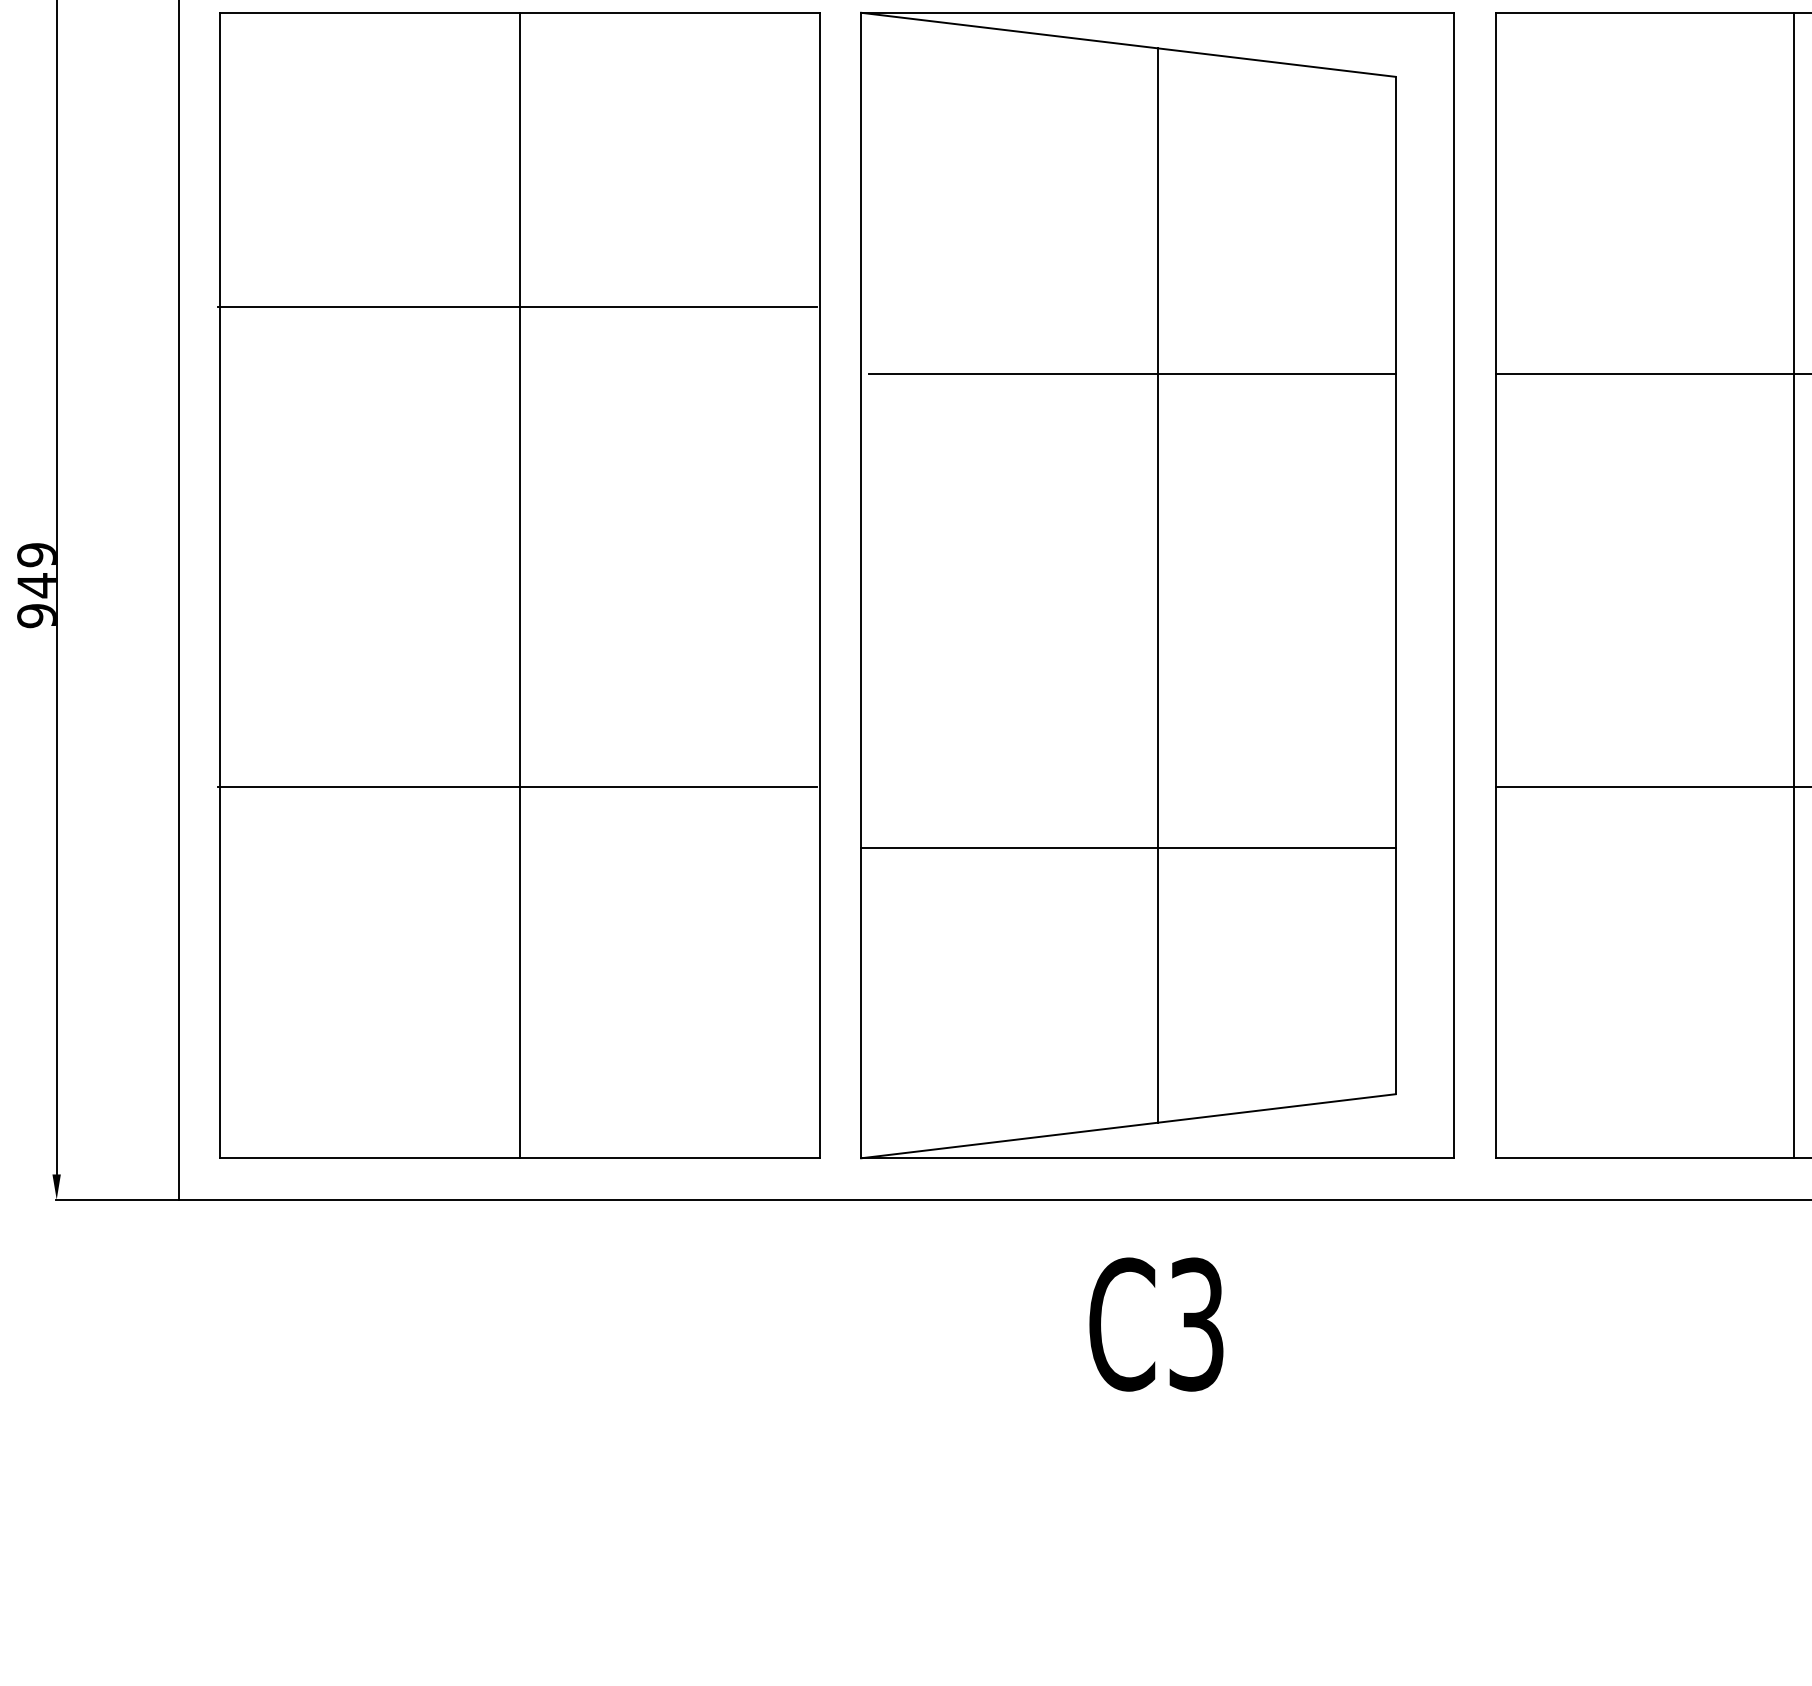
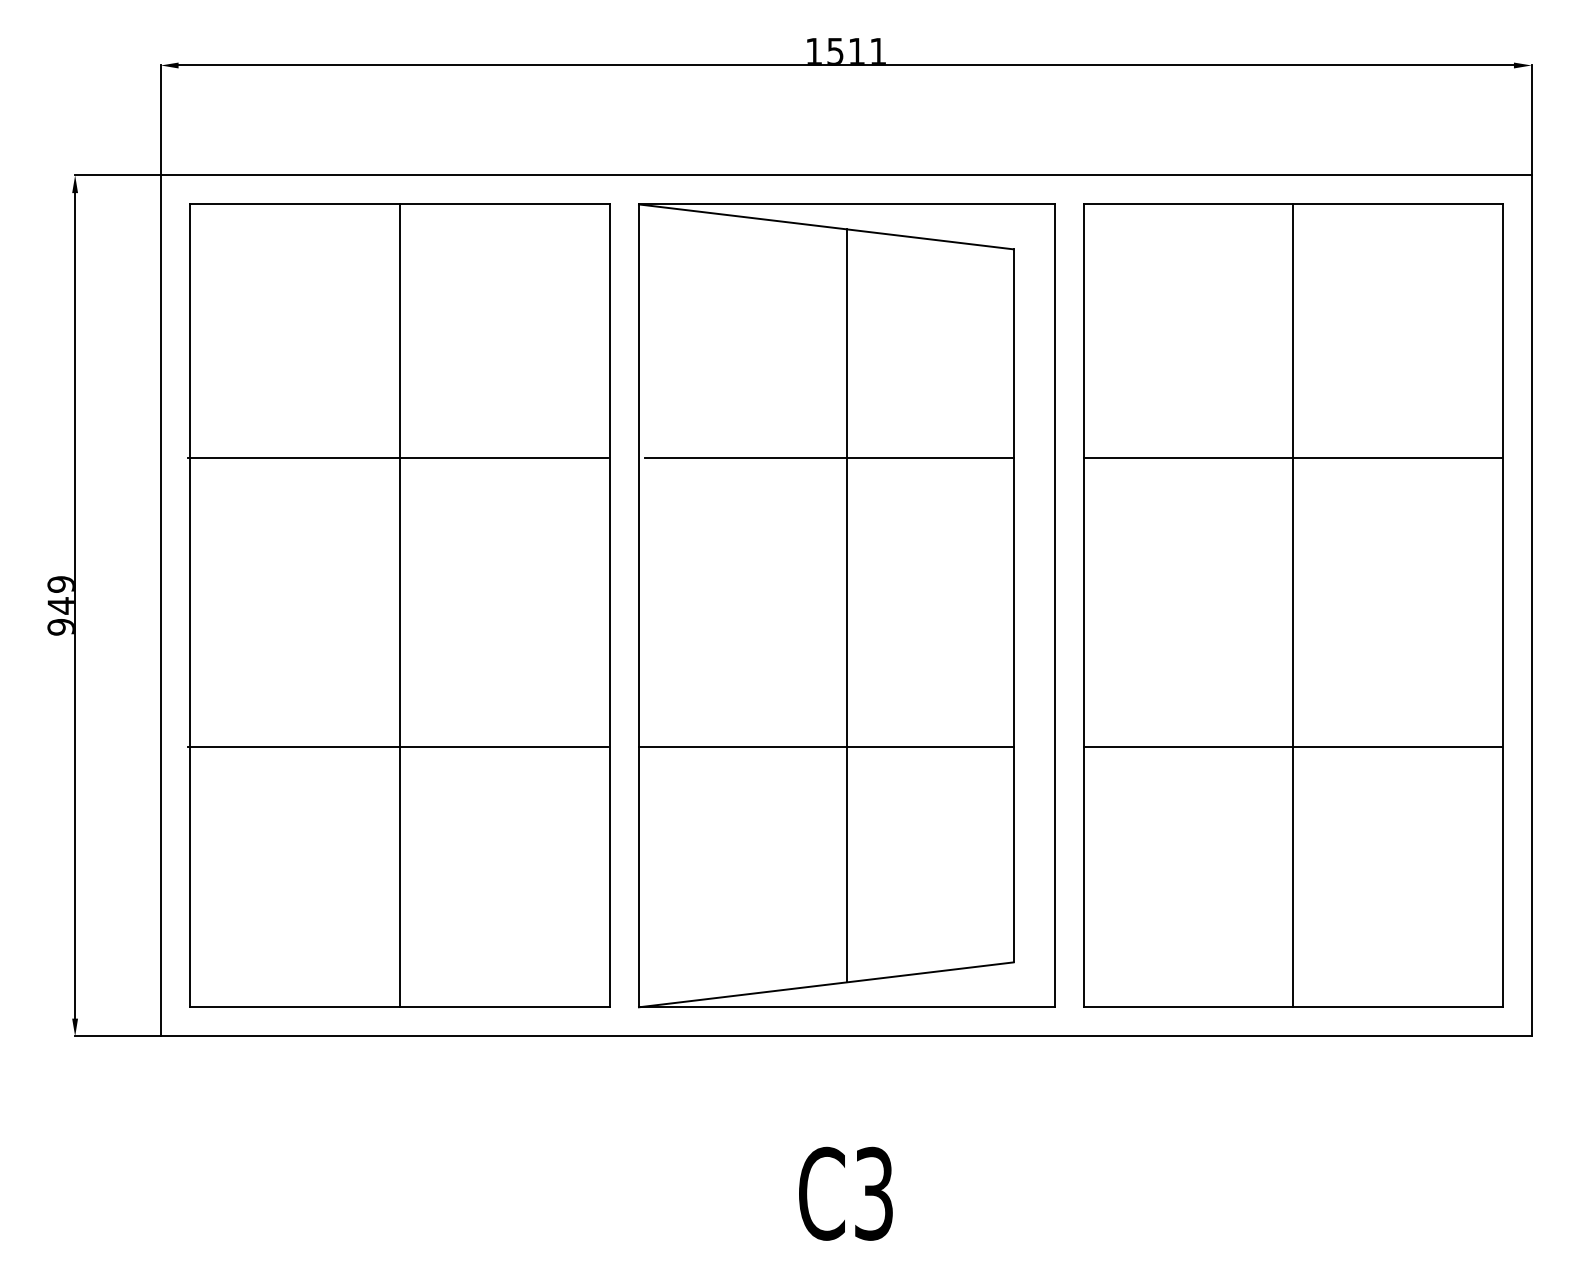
line: (518, 306) -> (398, 457), moved
line: (1127, 847) -> (825, 746), moved
text: (1155, 1324) -> (845, 1193), moved

